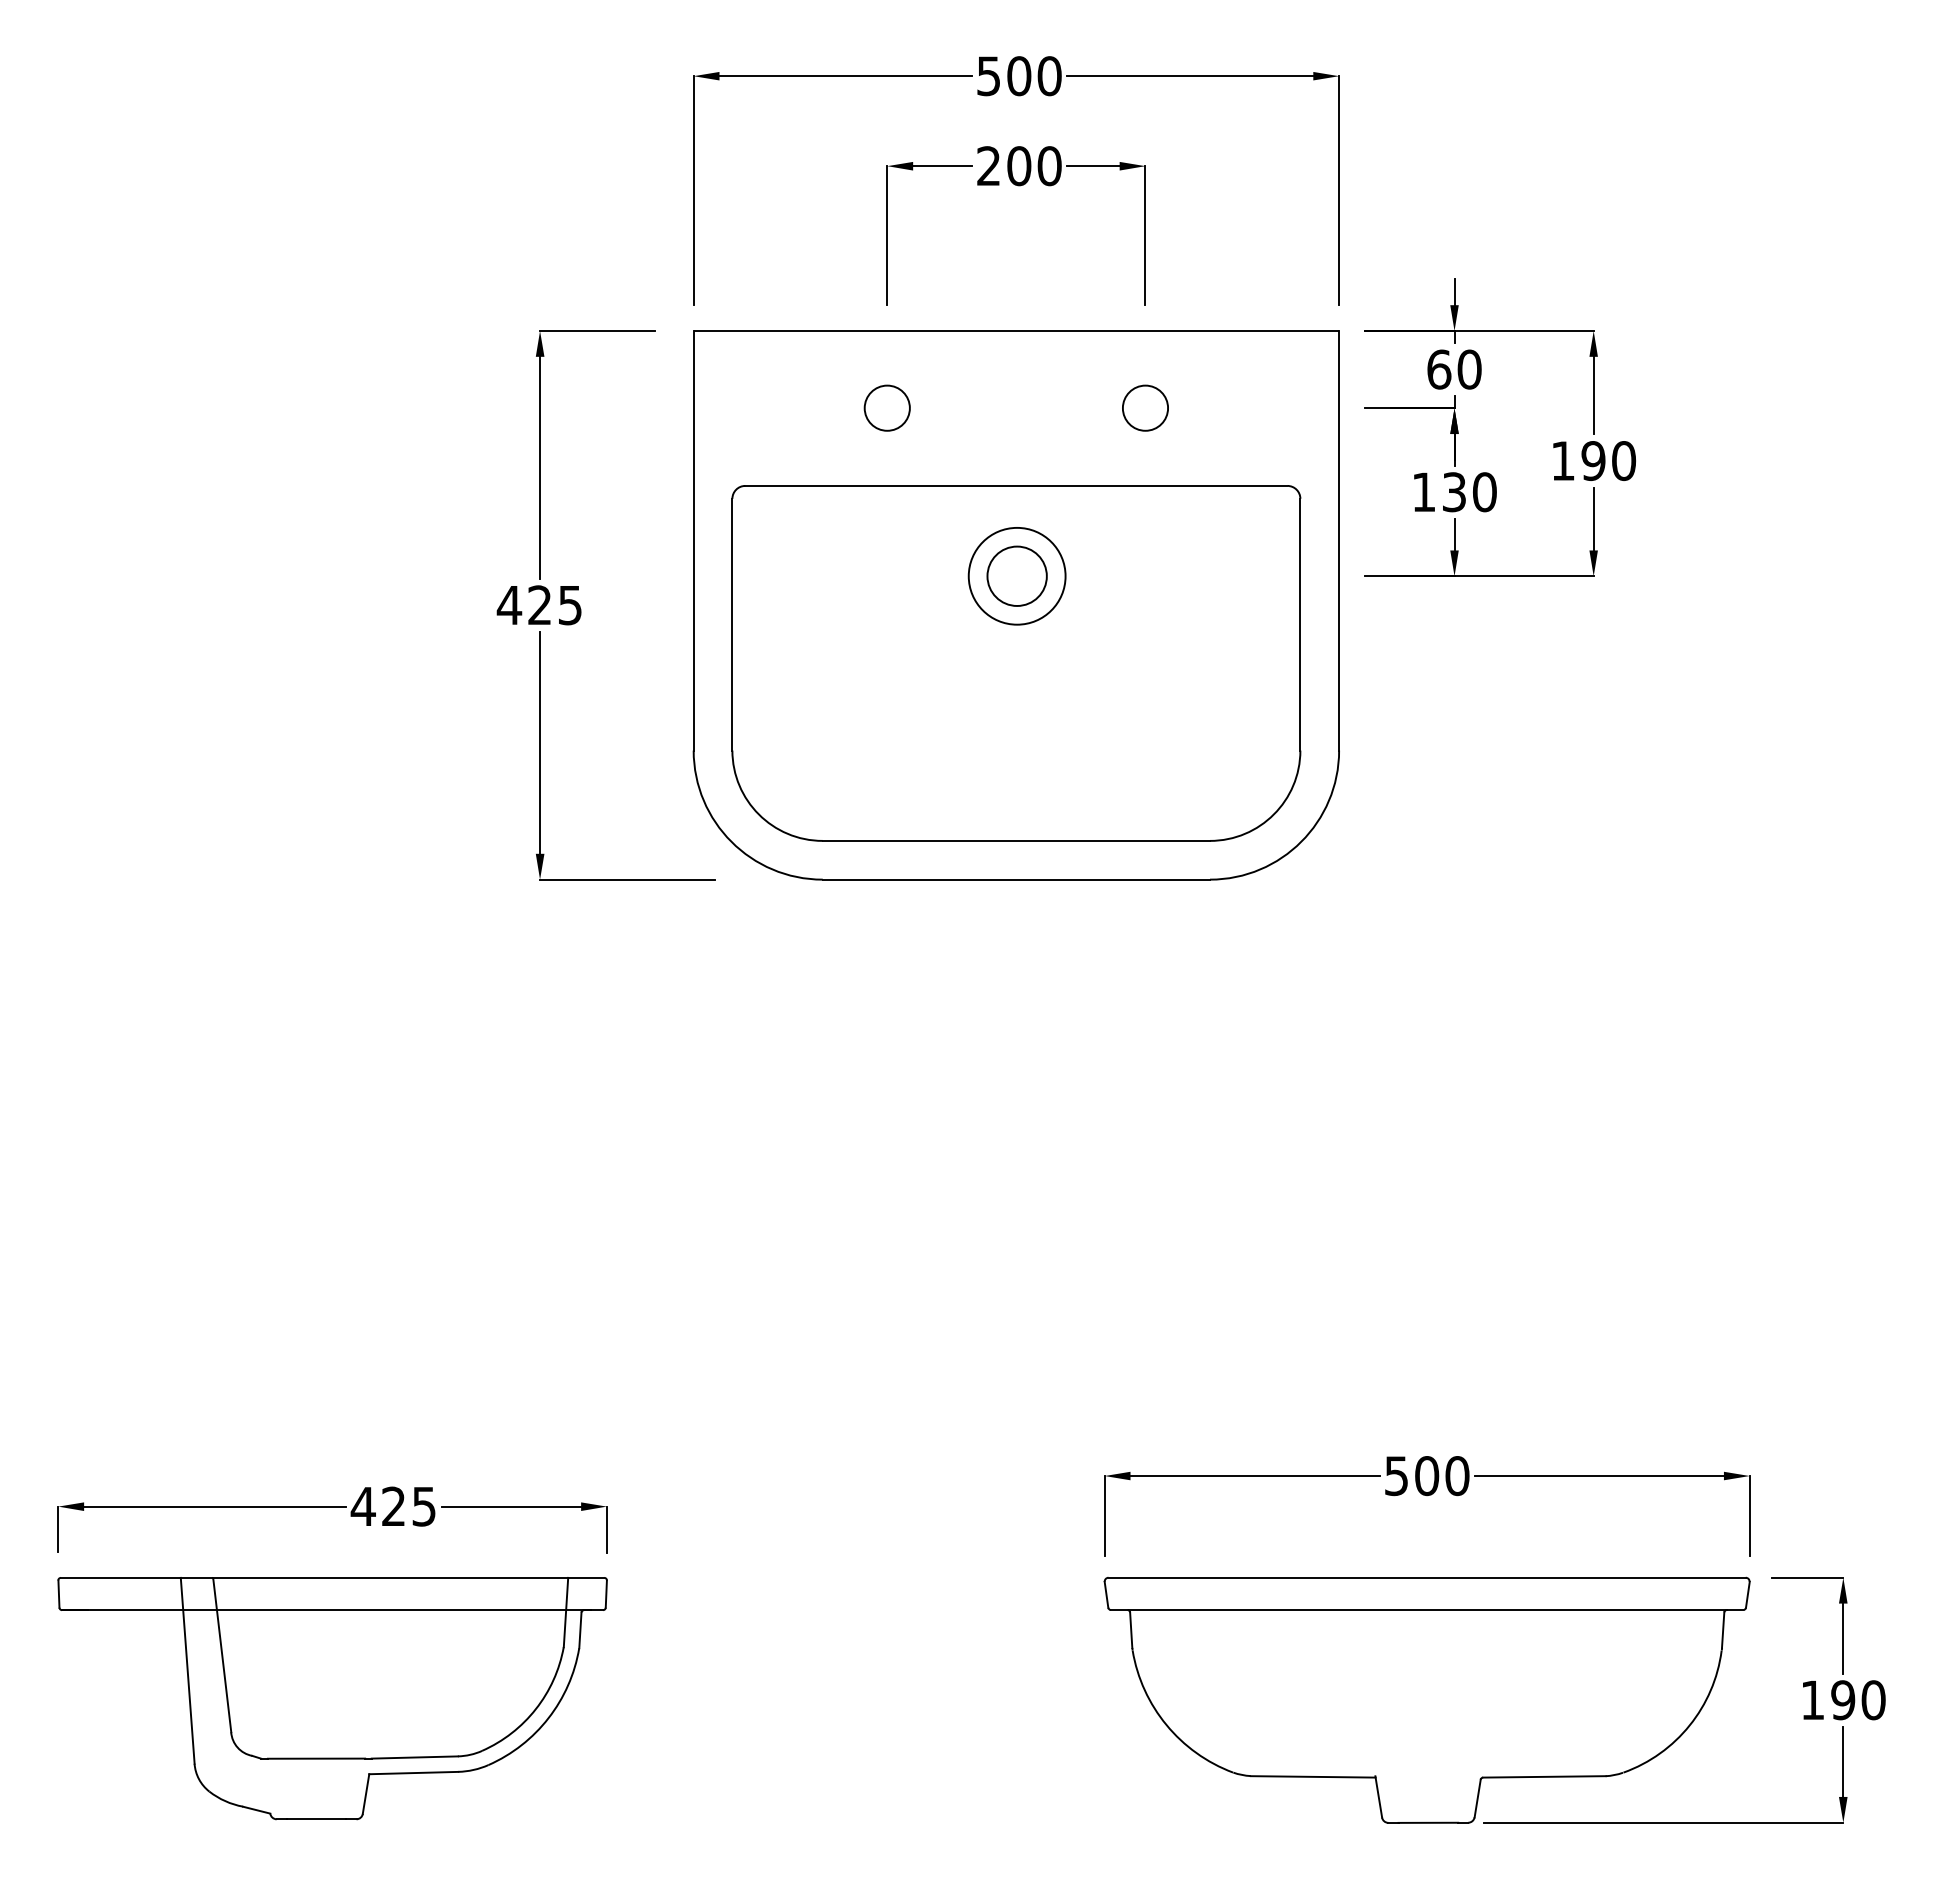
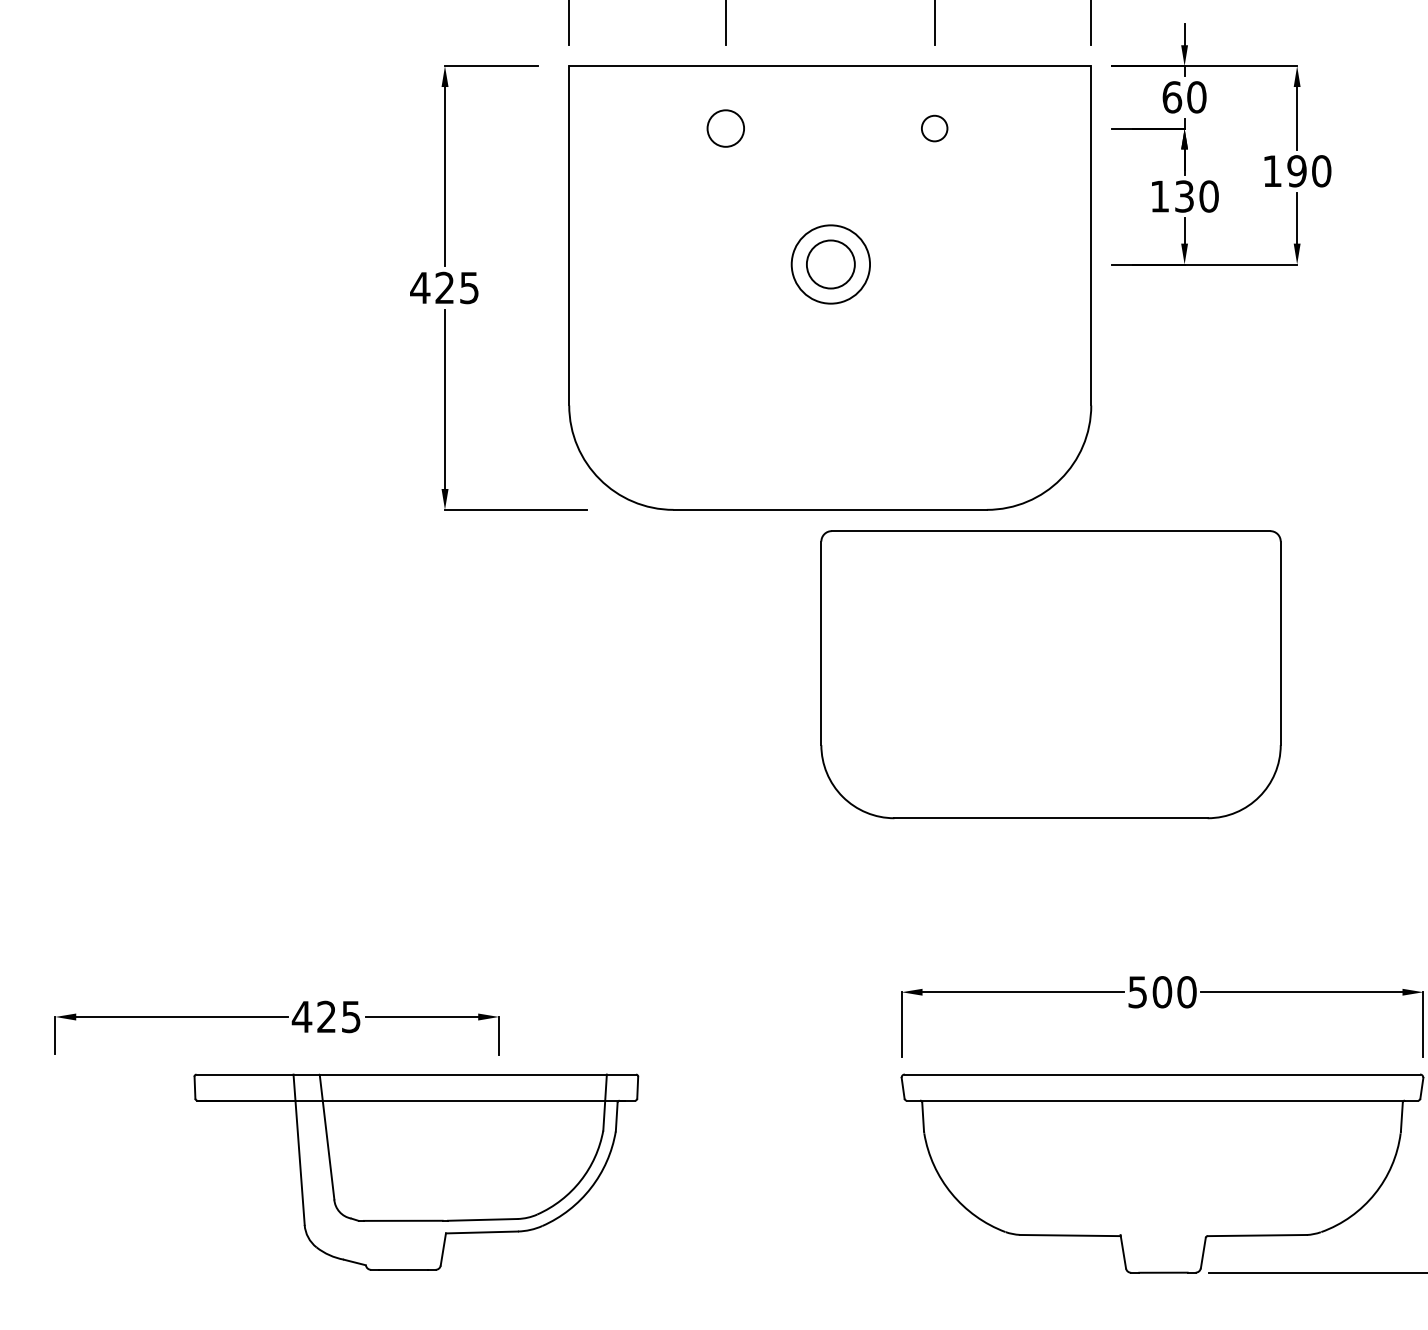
circle: (1145, 407) -> (934, 128), size x0.7
part: (1016, 663) -> (1051, 674), moved
part: (332, 1698) -> (416, 1172), moved

